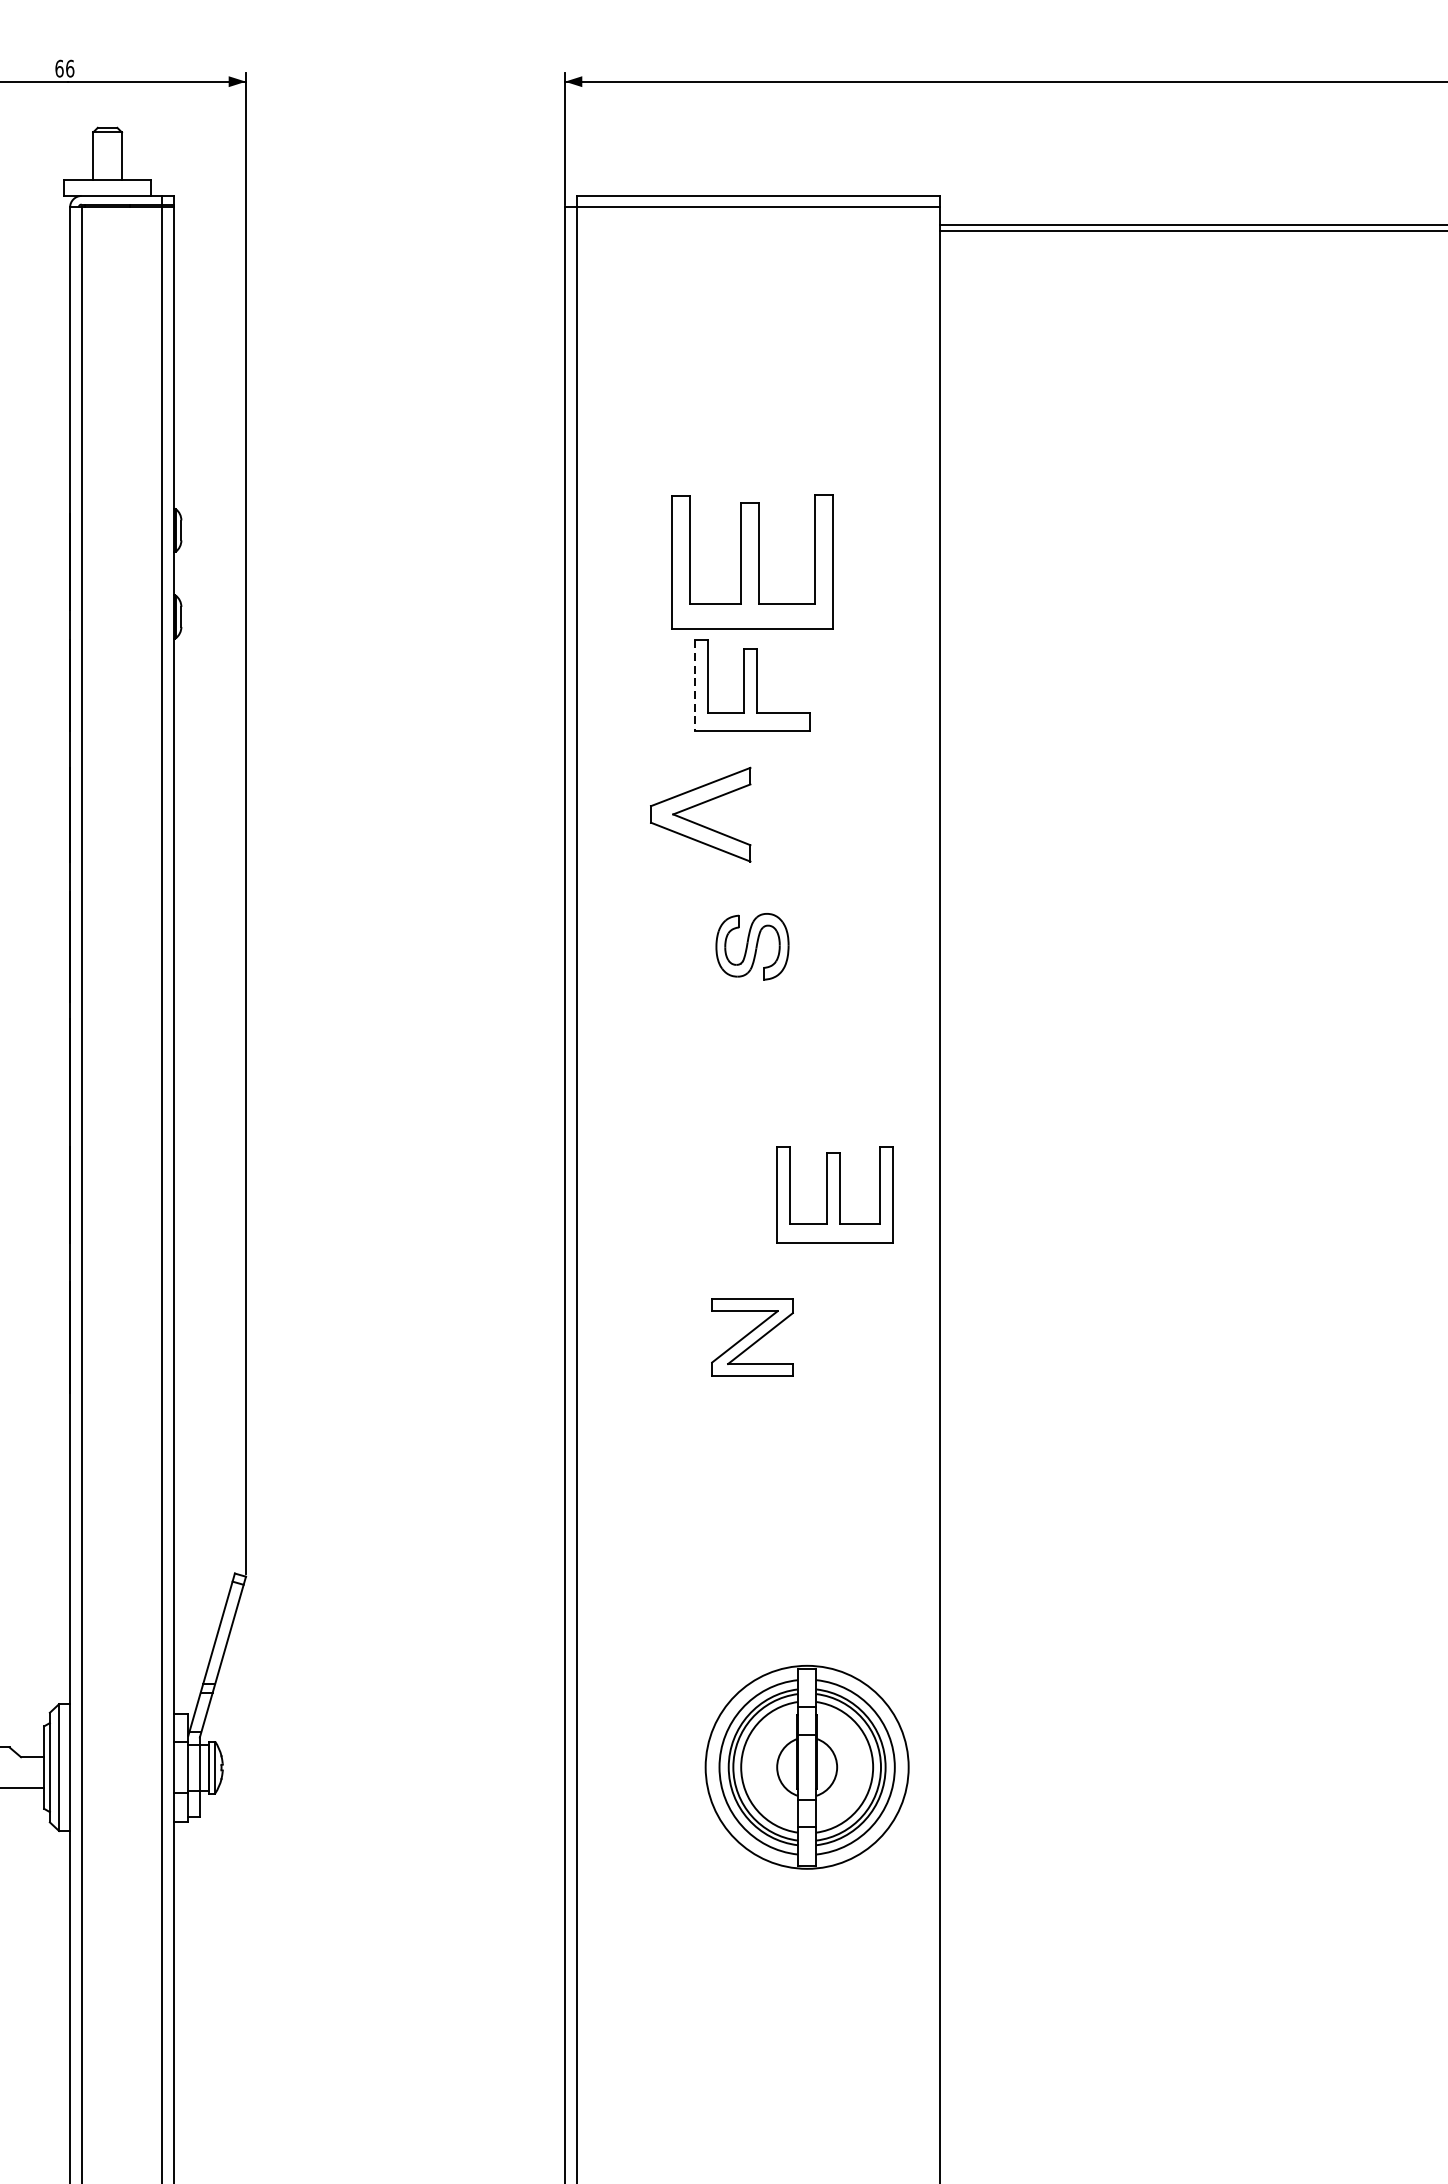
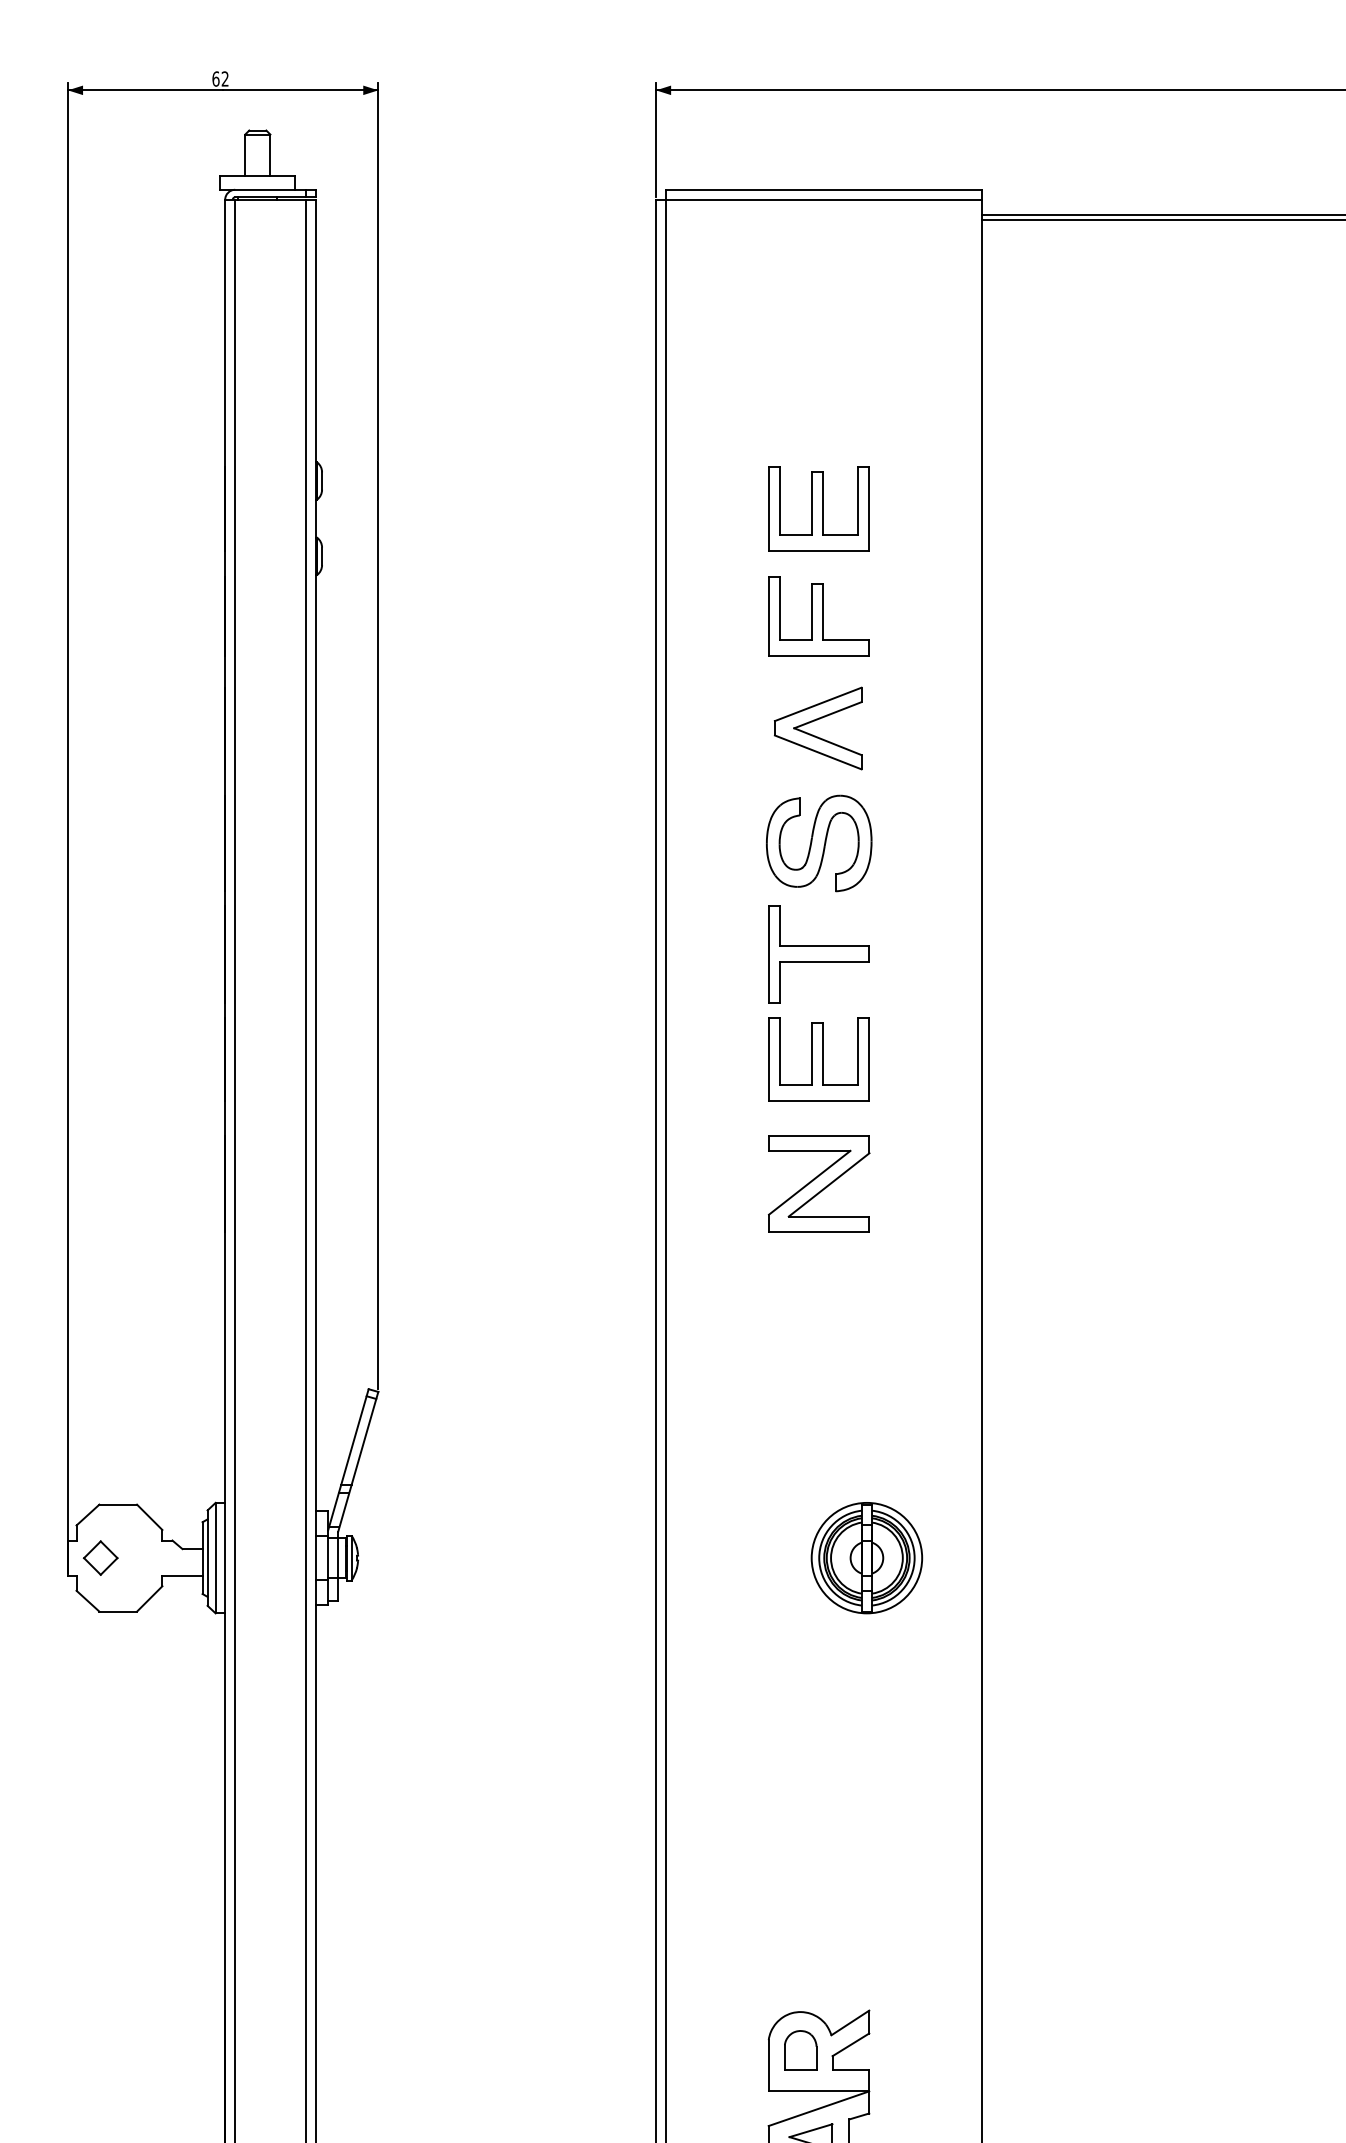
text: (69, 68) -> (224, 78), 66 -> 62
part: (751, 561) -> (818, 508), size x0.71
line: (695, 686) -> (769, 616), dashed -> solid
part: (697, 822) -> (815, 735), moved
part: (752, 946) -> (819, 843), size x1.67
part: (751, 1074) -> (818, 954), added
part: (834, 1194) -> (818, 1059), moved
part: (752, 1337) -> (819, 1183), size x1.43
part: (806, 1768) -> (866, 1558), size x0.62

